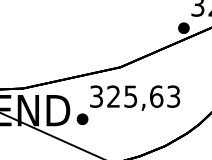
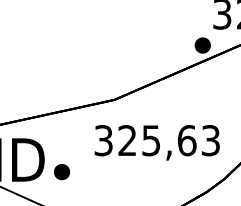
text: (135, 97) -> (157, 141), moved

